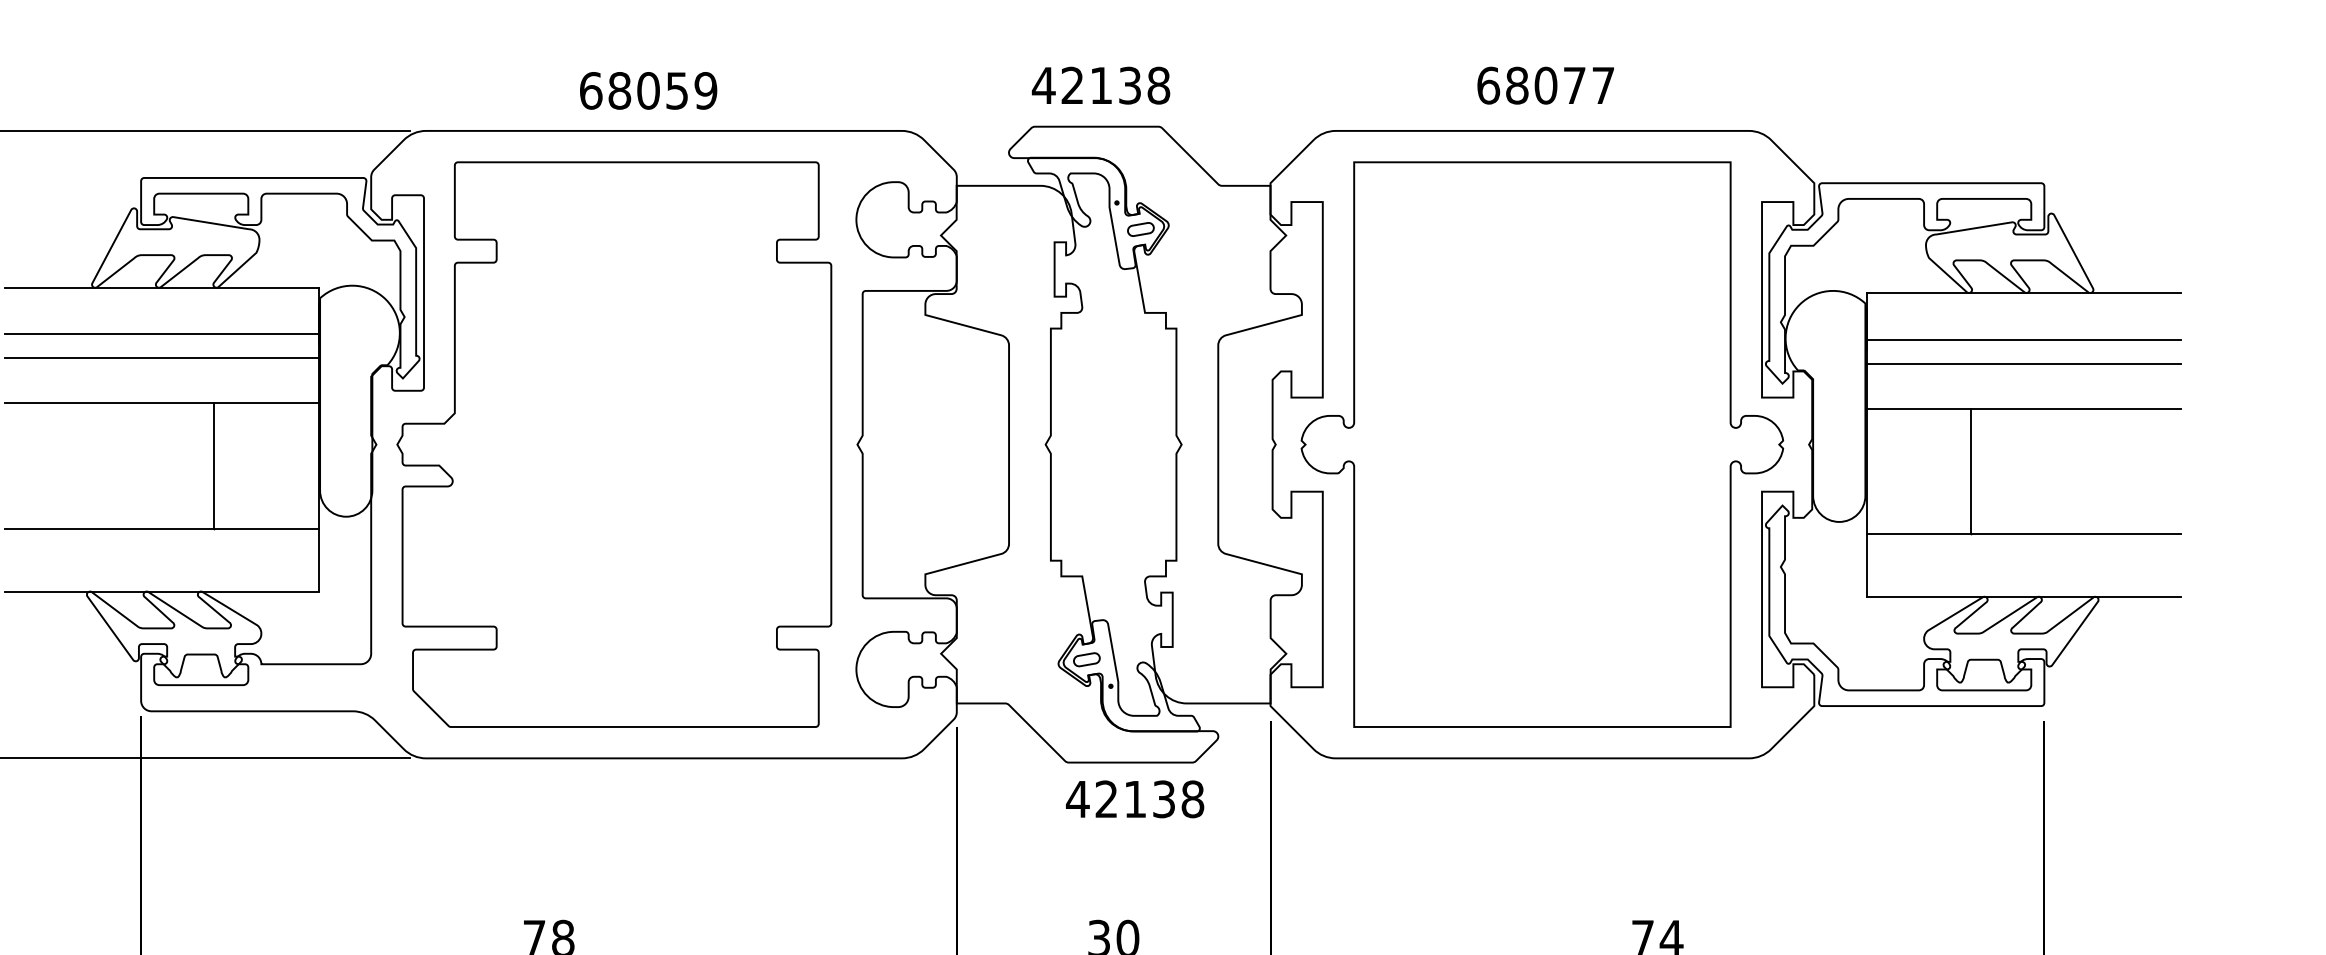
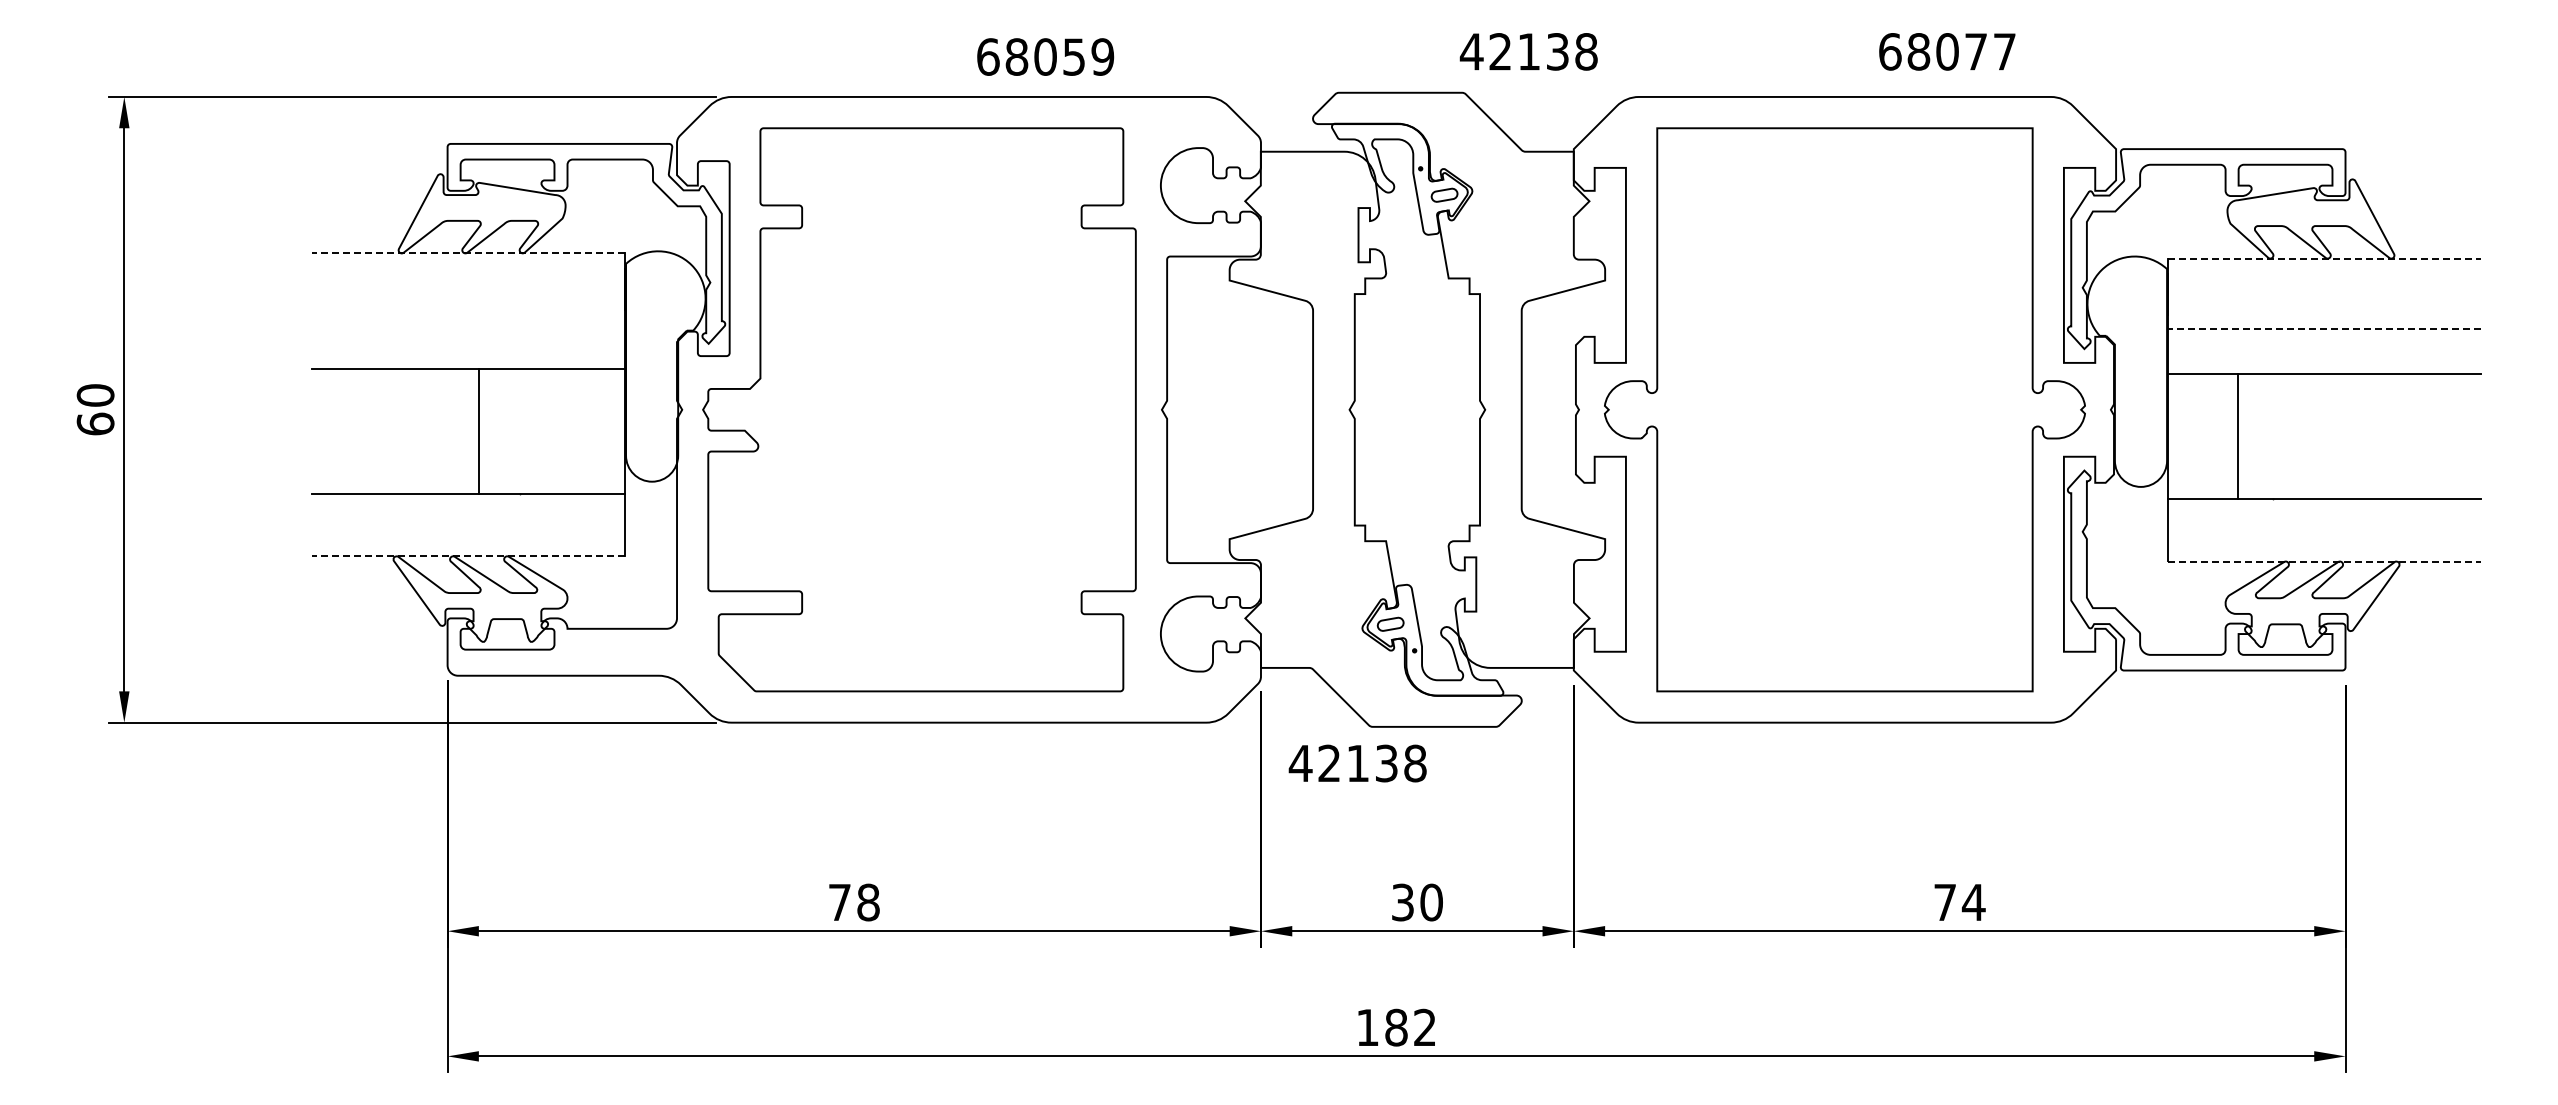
text: (1100, 85) -> (1528, 51), moved
text: (1545, 85) -> (1947, 51), moved
text: (648, 90) -> (1045, 56), moved
line: (161, 287) -> (467, 253), solid -> dashed
line: (2024, 292) -> (2325, 258), solid -> dashed
line: (161, 334) -> (467, 299), removed
line: (2023, 340) -> (2324, 305), removed
line: (161, 358) -> (467, 323), removed
line: (2023, 363) -> (2324, 328), solid -> dashed
line: (214, 465) -> (479, 430), moved
line: (1971, 470) -> (2237, 435), moved
line: (161, 591) -> (467, 556), solid -> dashed
line: (2024, 596) -> (2325, 561), solid -> dashed
text: (1134, 799) -> (1357, 763), moved

